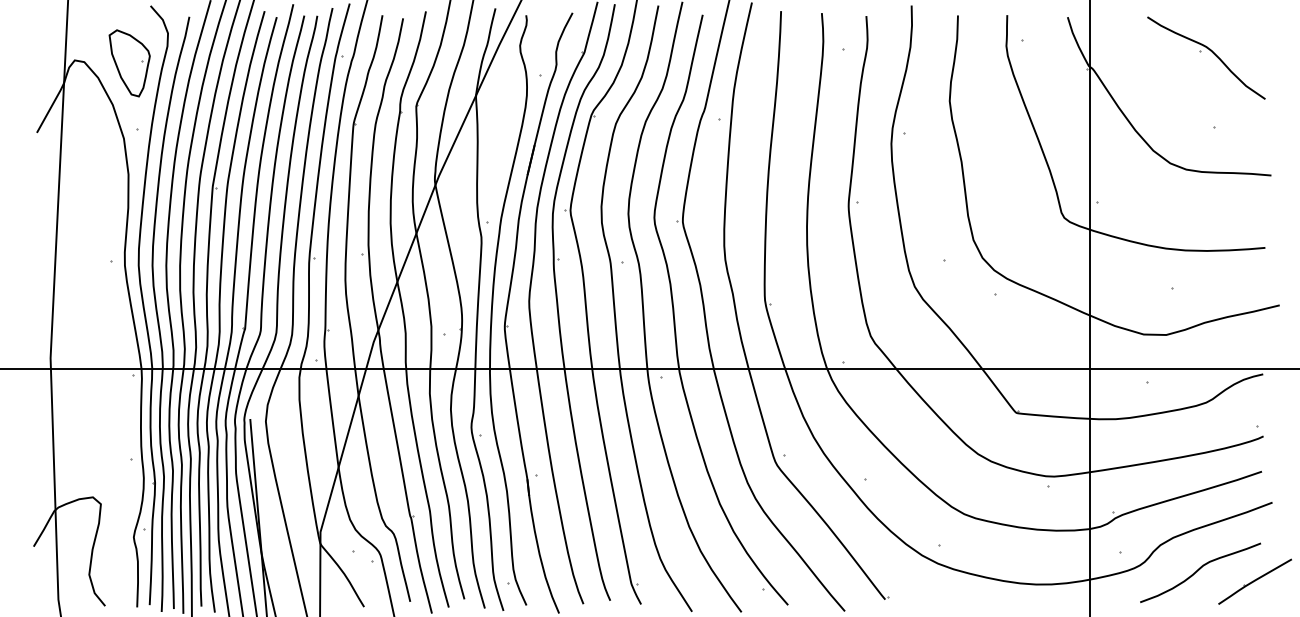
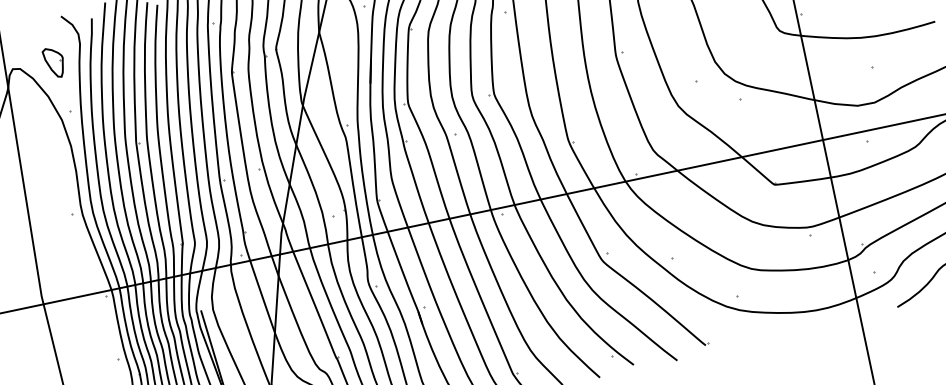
part: (129, 63) -> (54, 62), size x0.6

